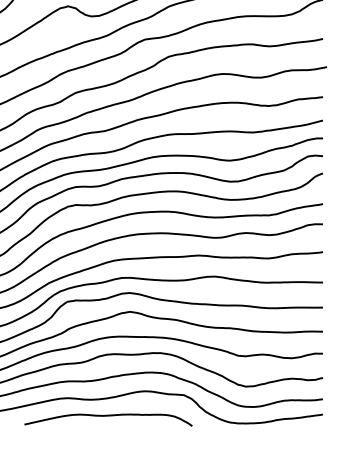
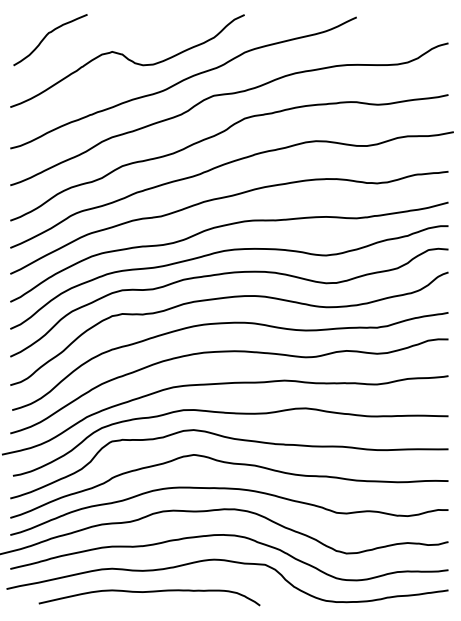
curve: (108, 416) -> (149, 592), moved

